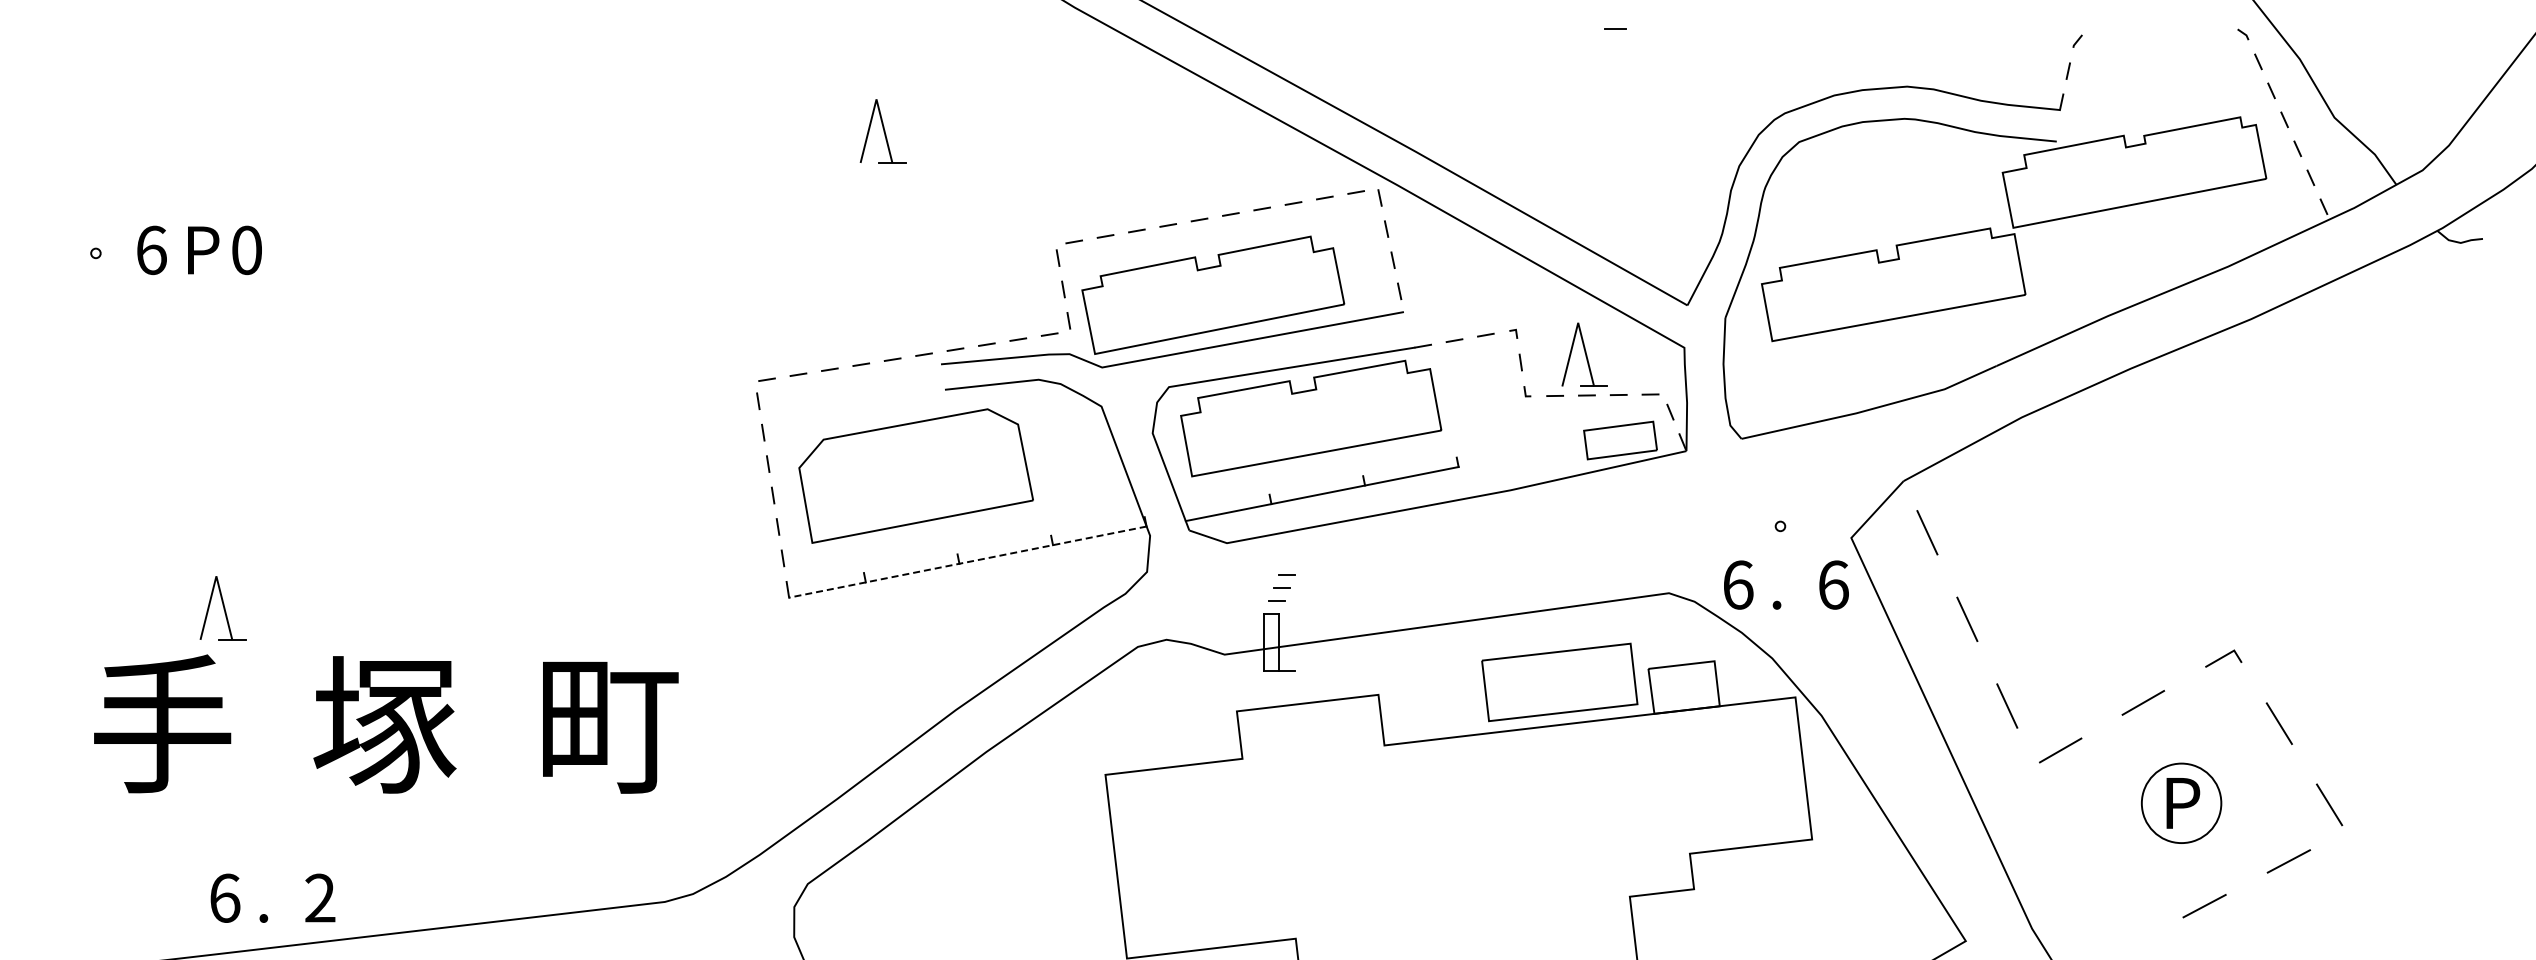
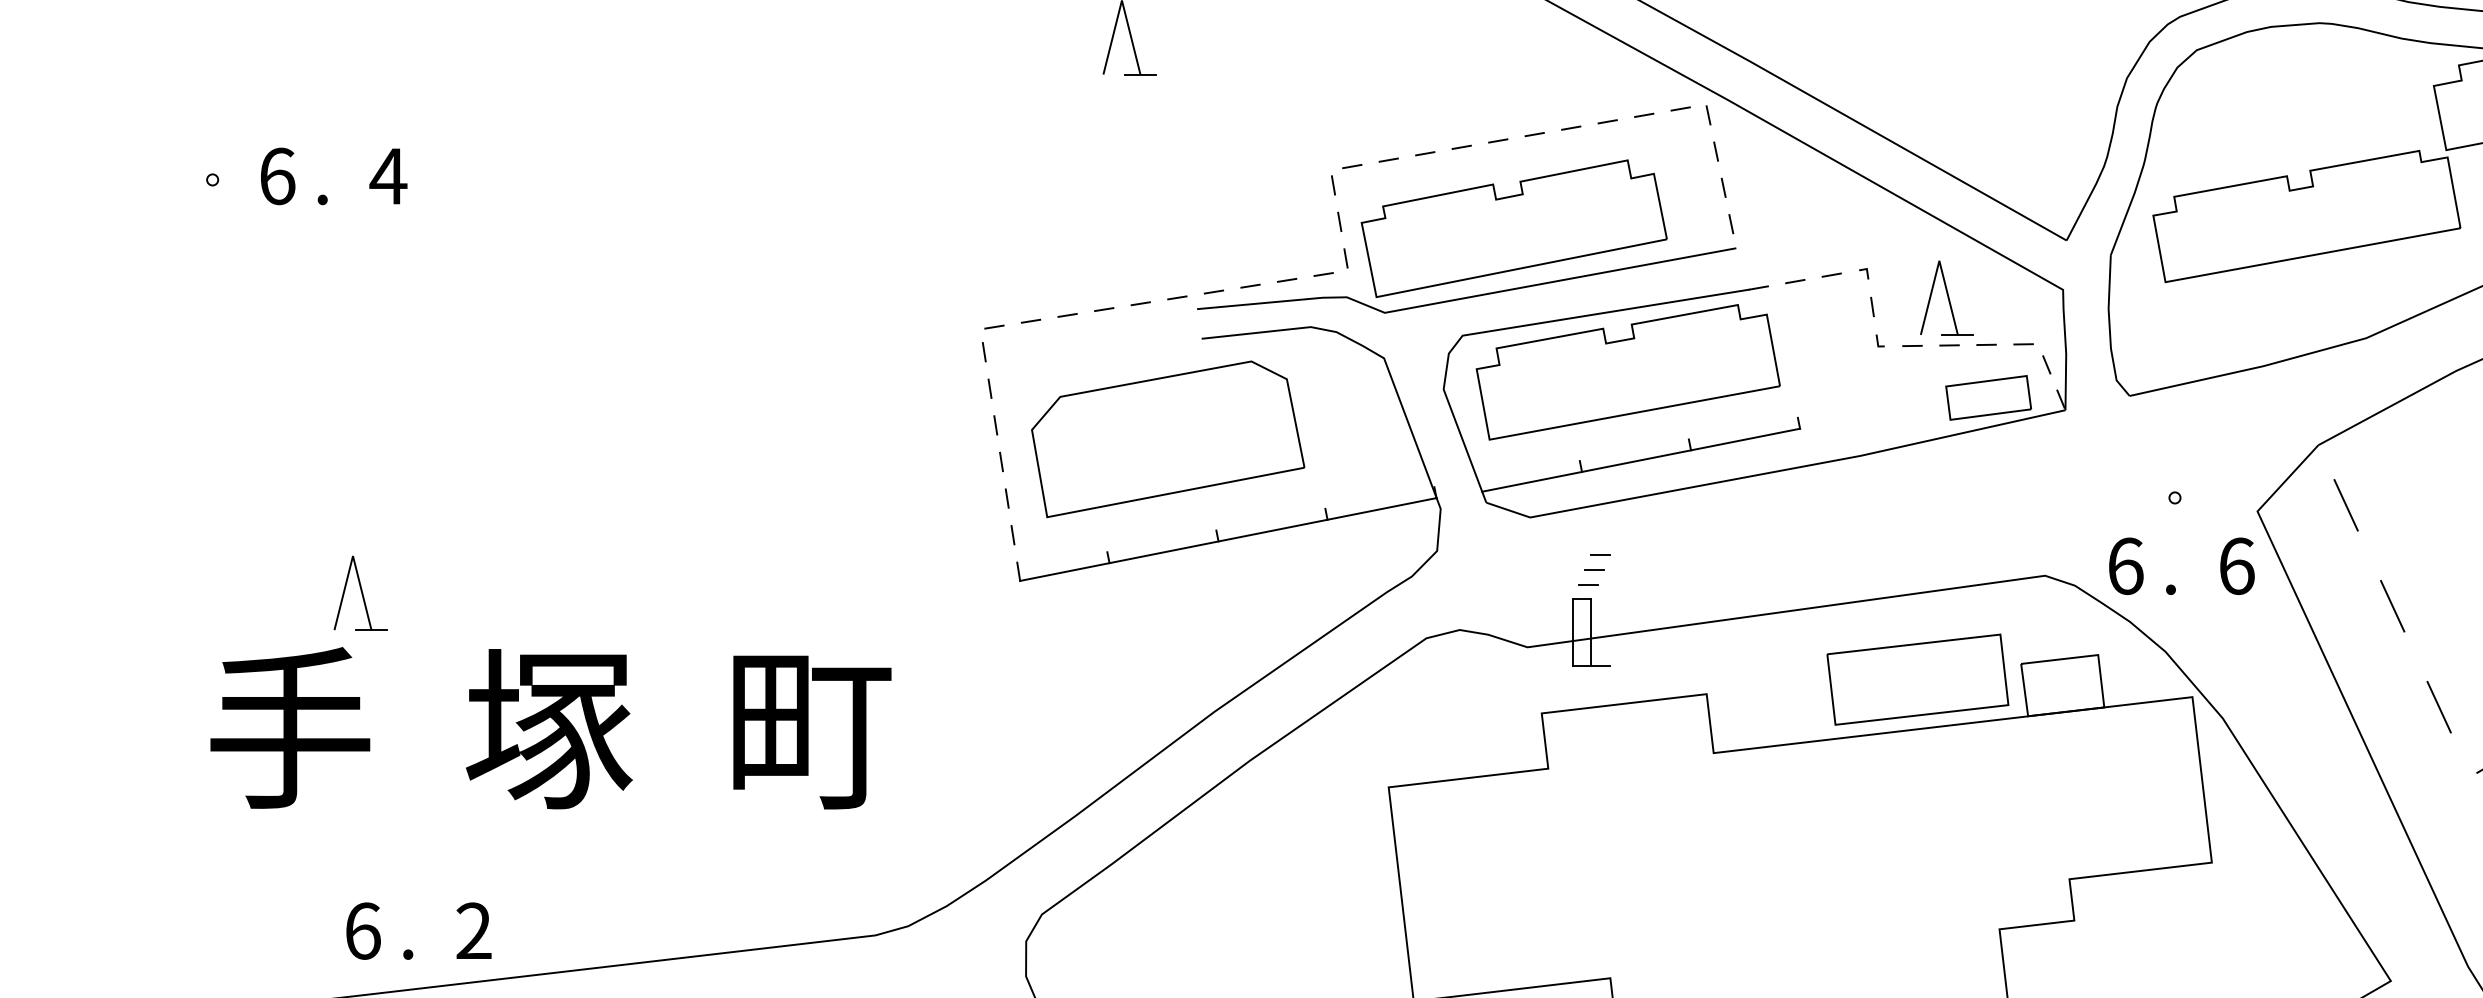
text: (202, 250) -> (336, 176), P -> .
text: (246, 250) -> (388, 176), 0 -> 4
line: (967, 562) -> (1227, 539), dashed -> solid

